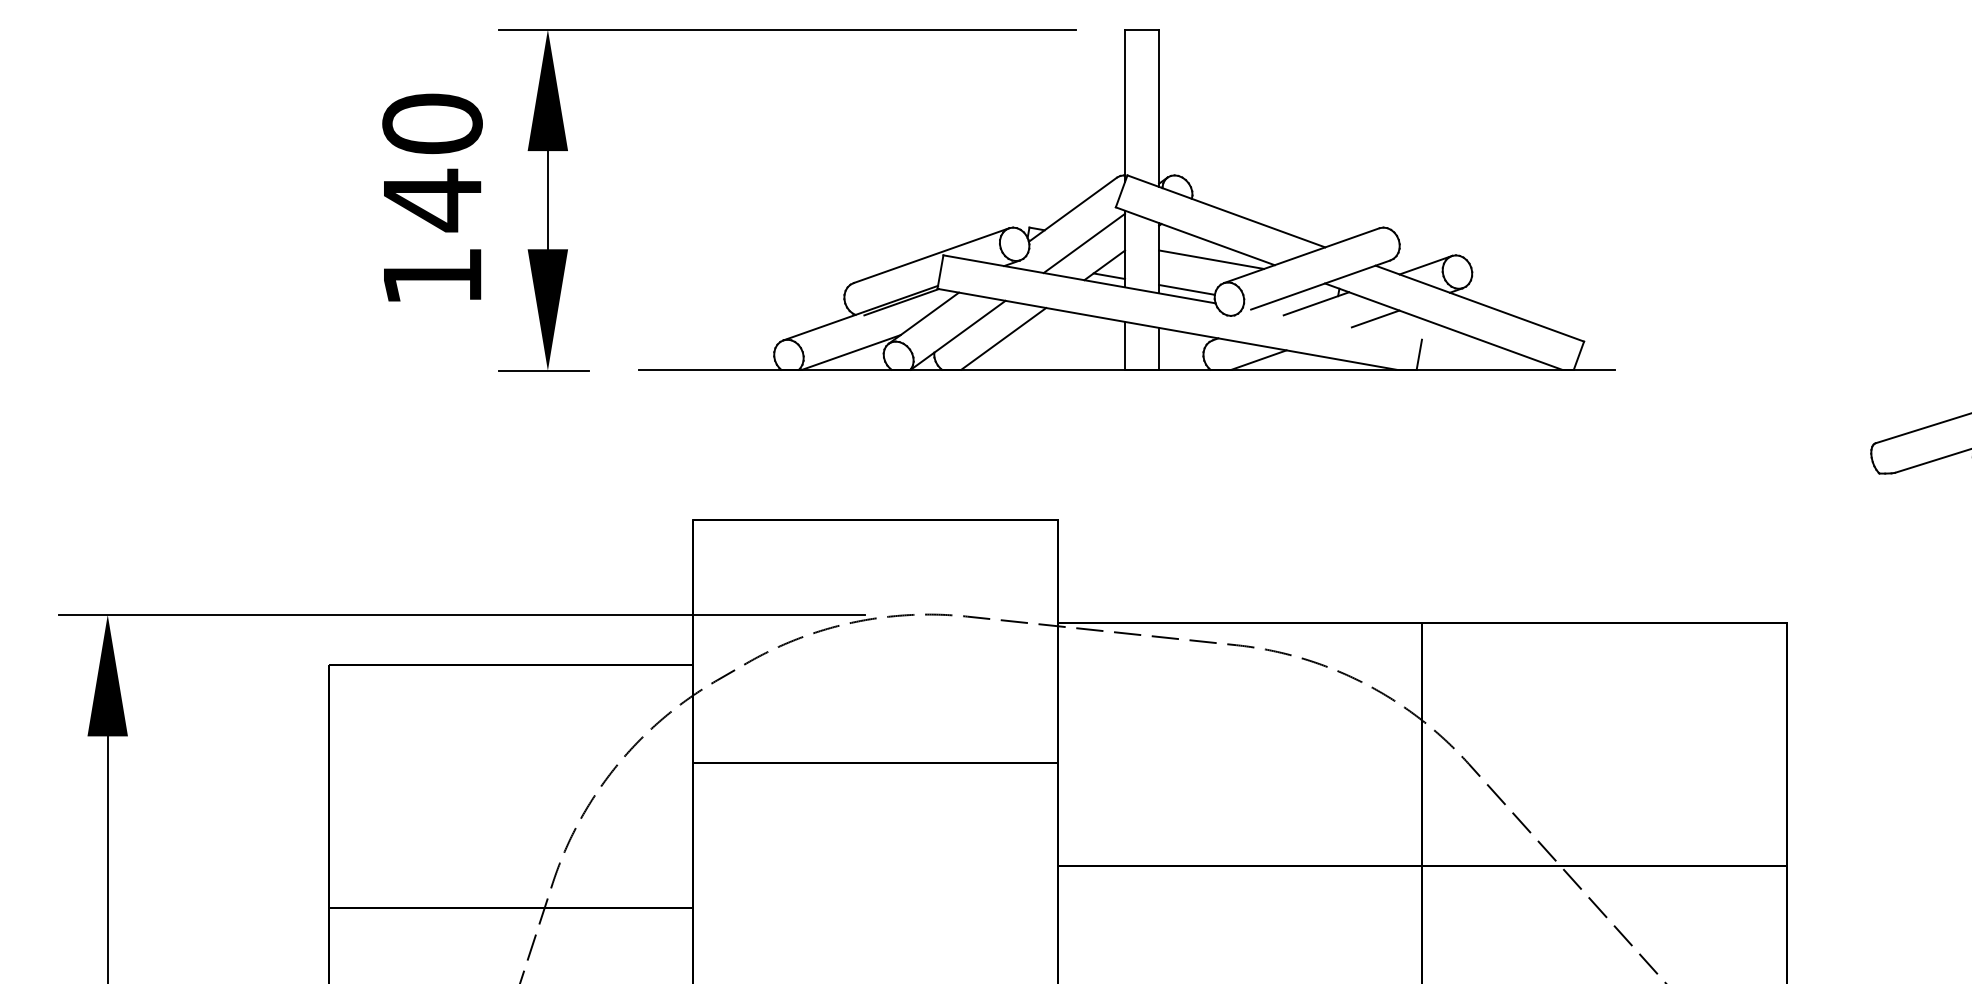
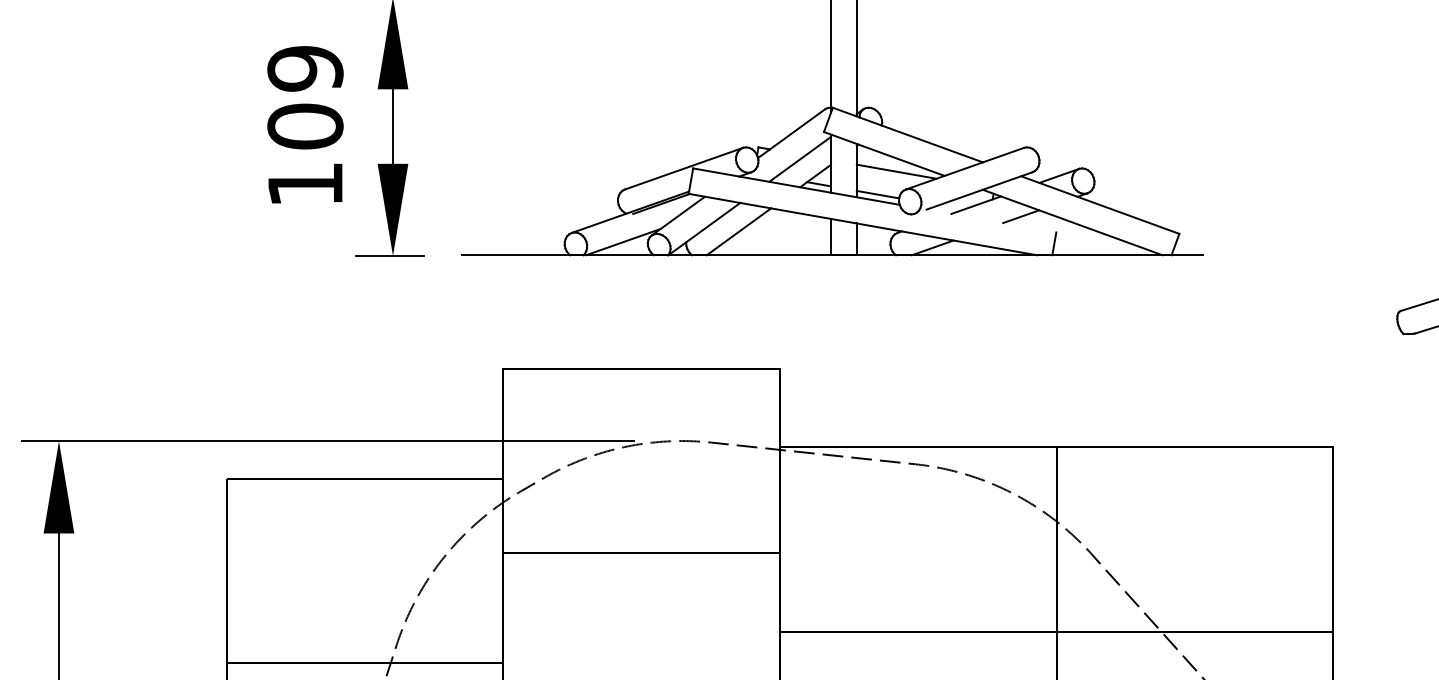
text: (432, 162) -> (305, 97), 140 -> 109

